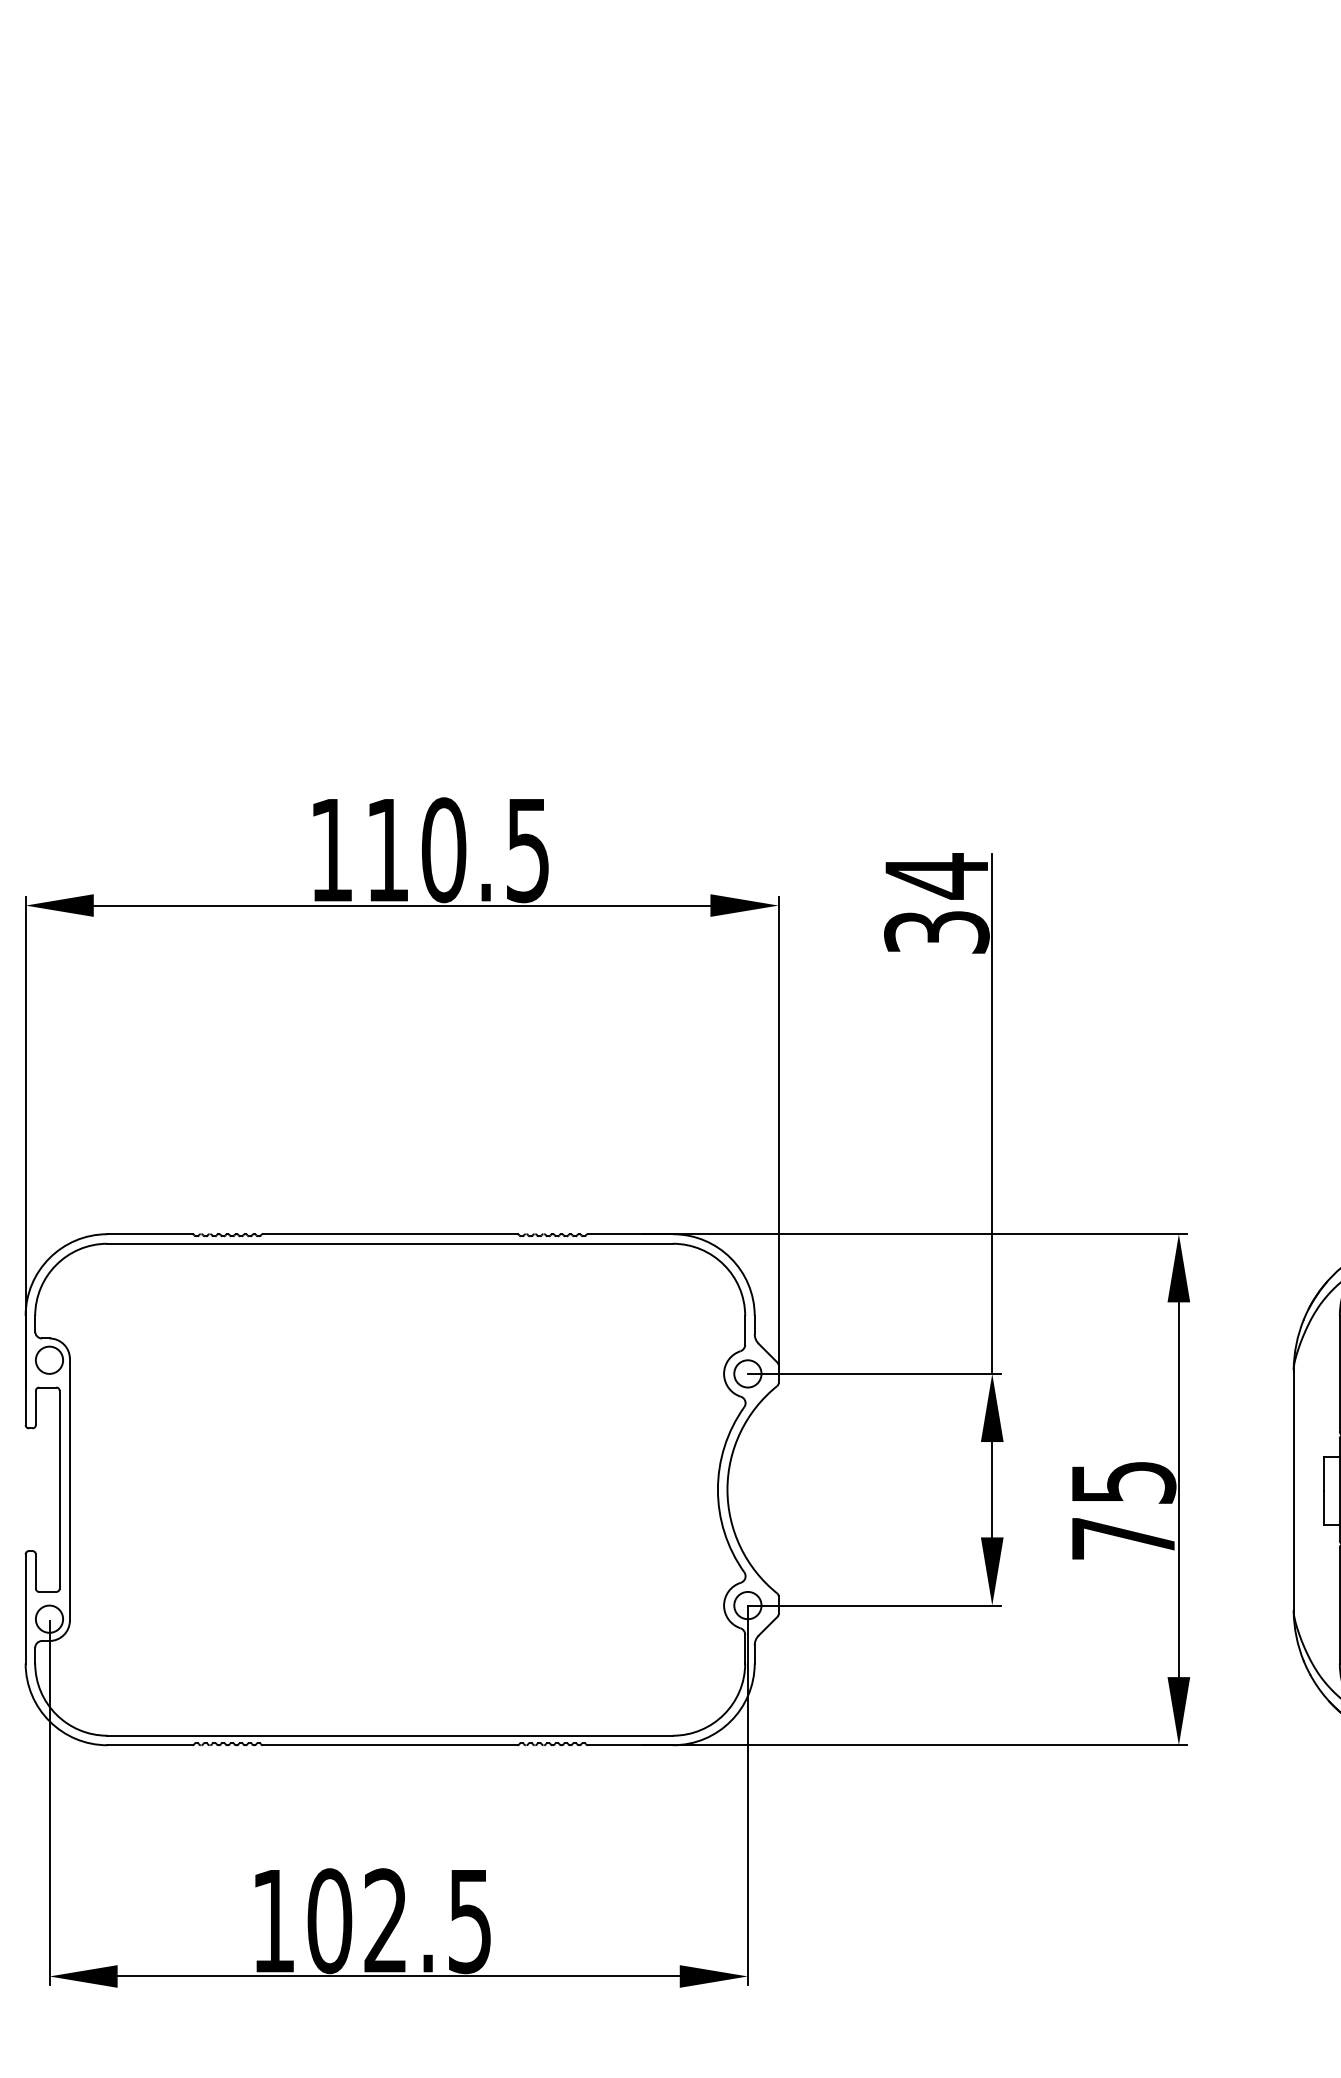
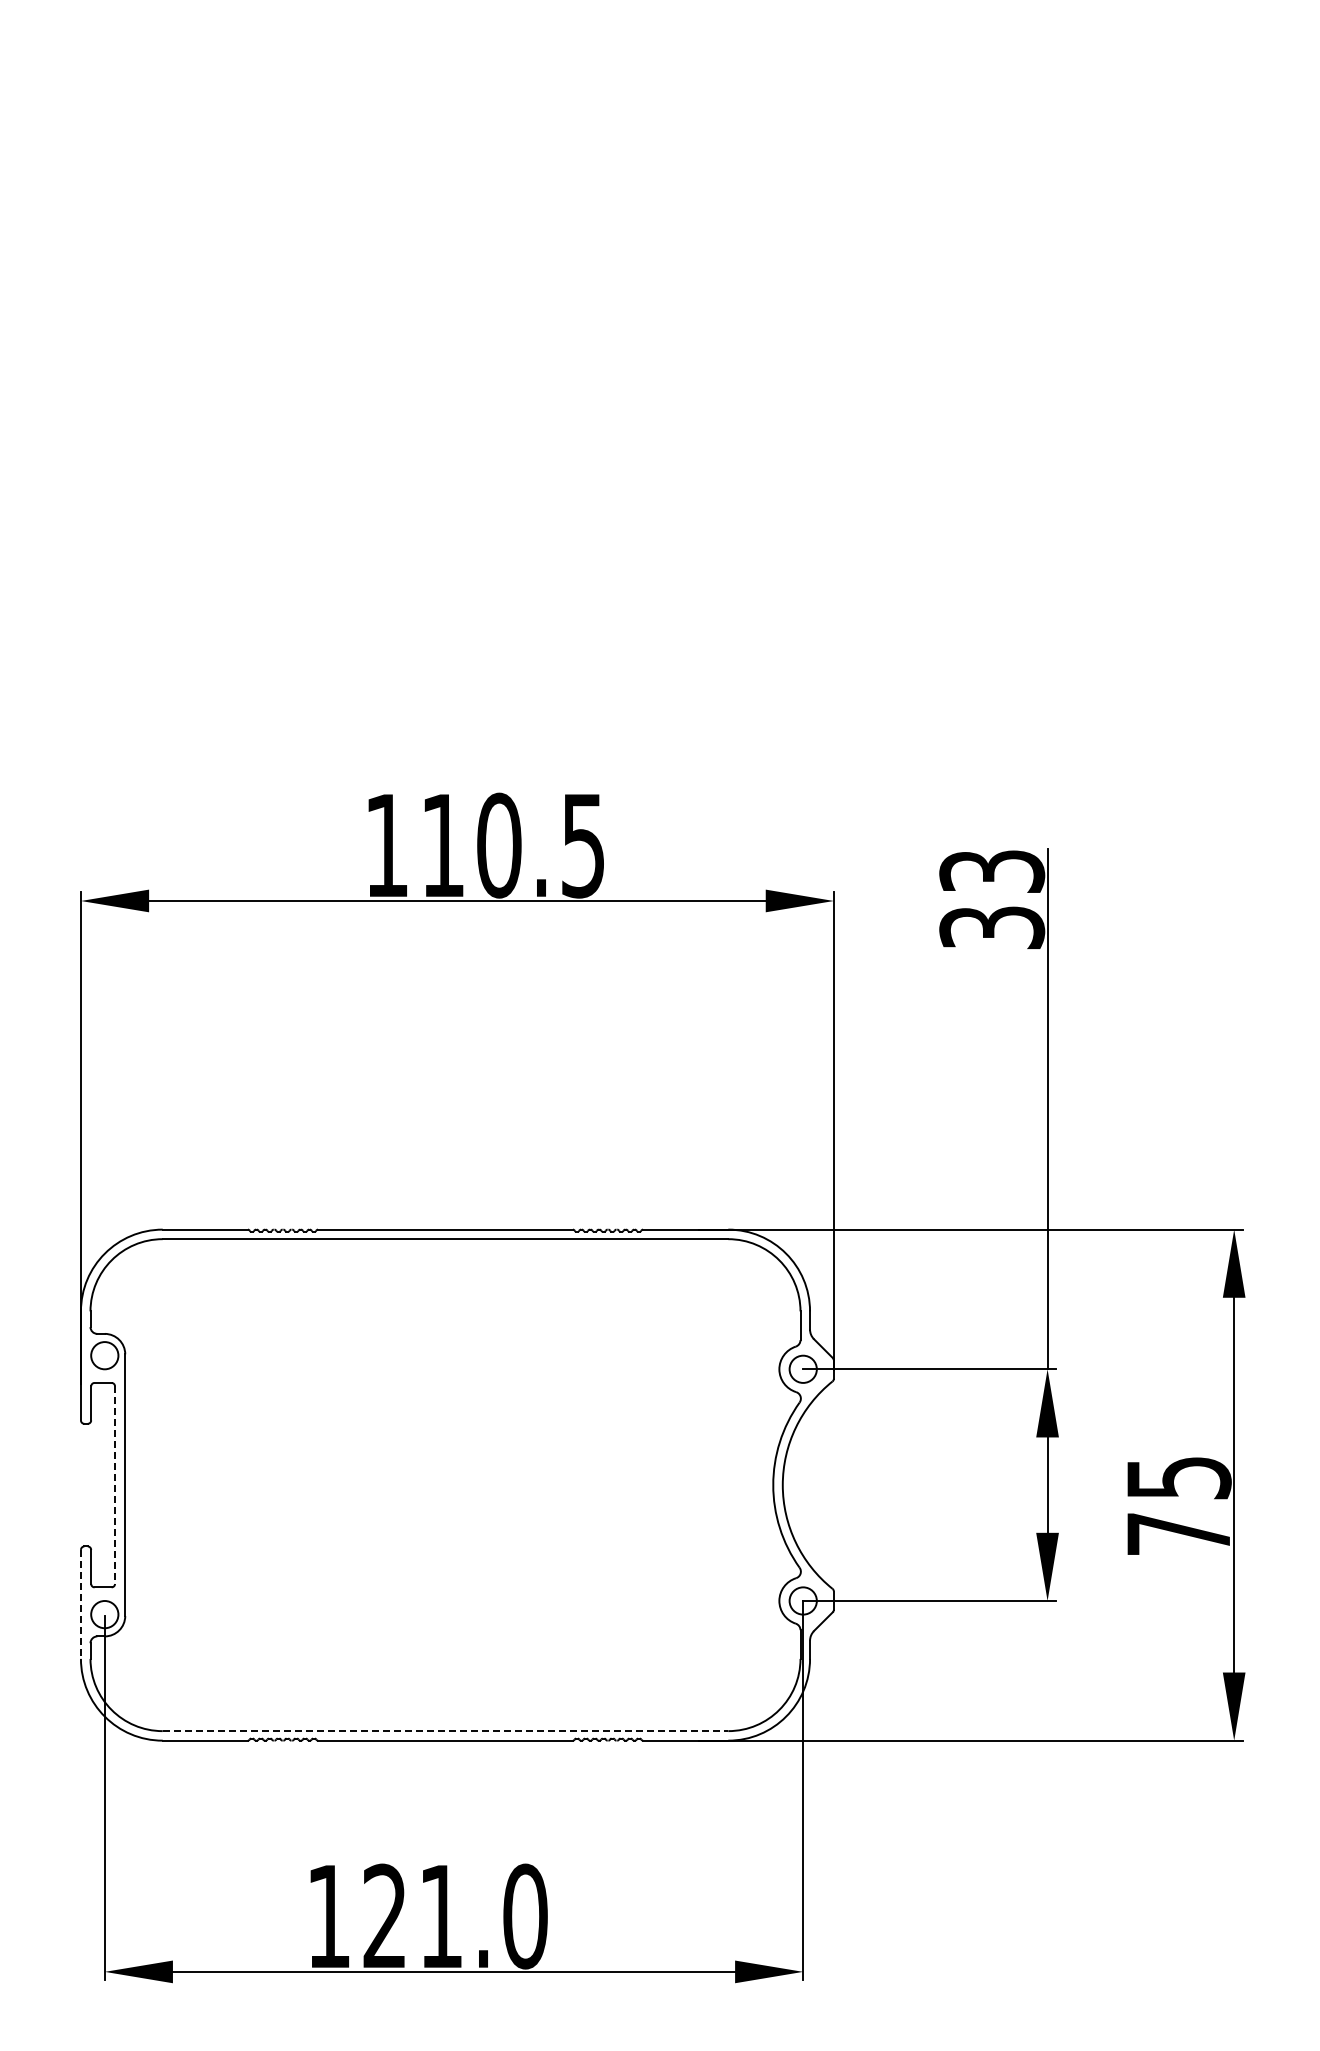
text: (936, 876) -> (991, 871), 34 -> 33
line: (59, 1489) -> (114, 1484), solid -> dashed
line: (25, 1608) -> (80, 1603), solid -> dashed
line: (390, 1735) -> (445, 1730), solid -> dashed
text: (399, 1921) -> (454, 1916), 102.5 -> 121.0

